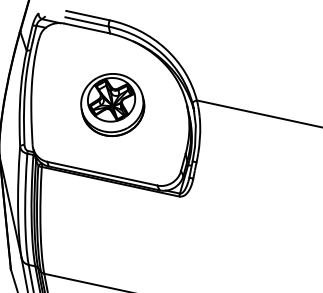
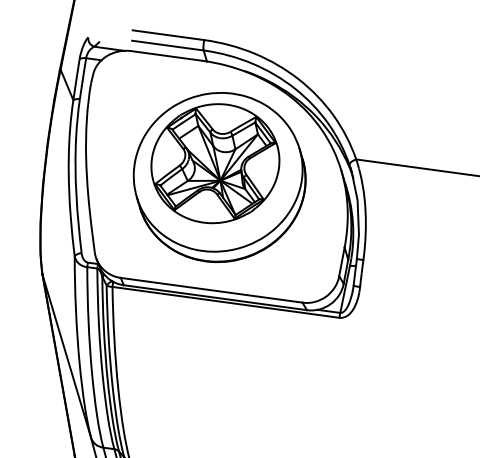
part: (112, 104) -> (219, 176), size x1.67

